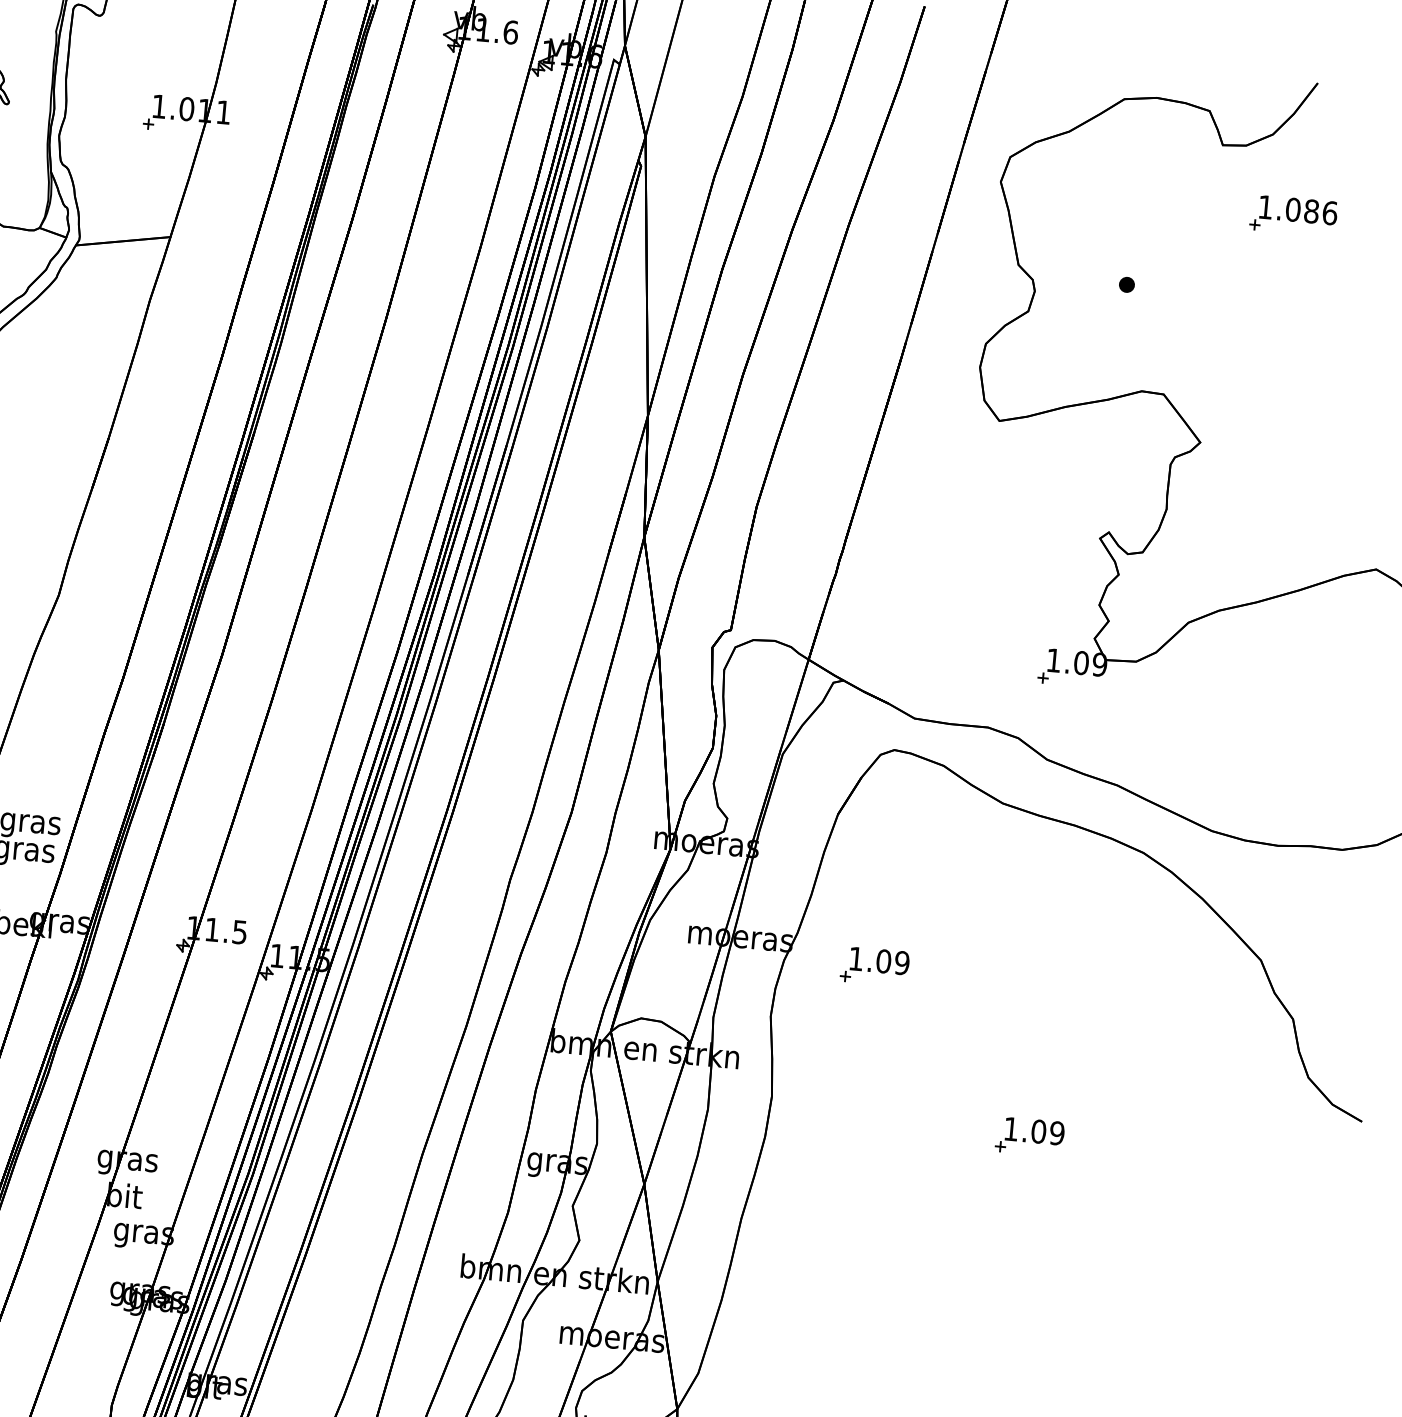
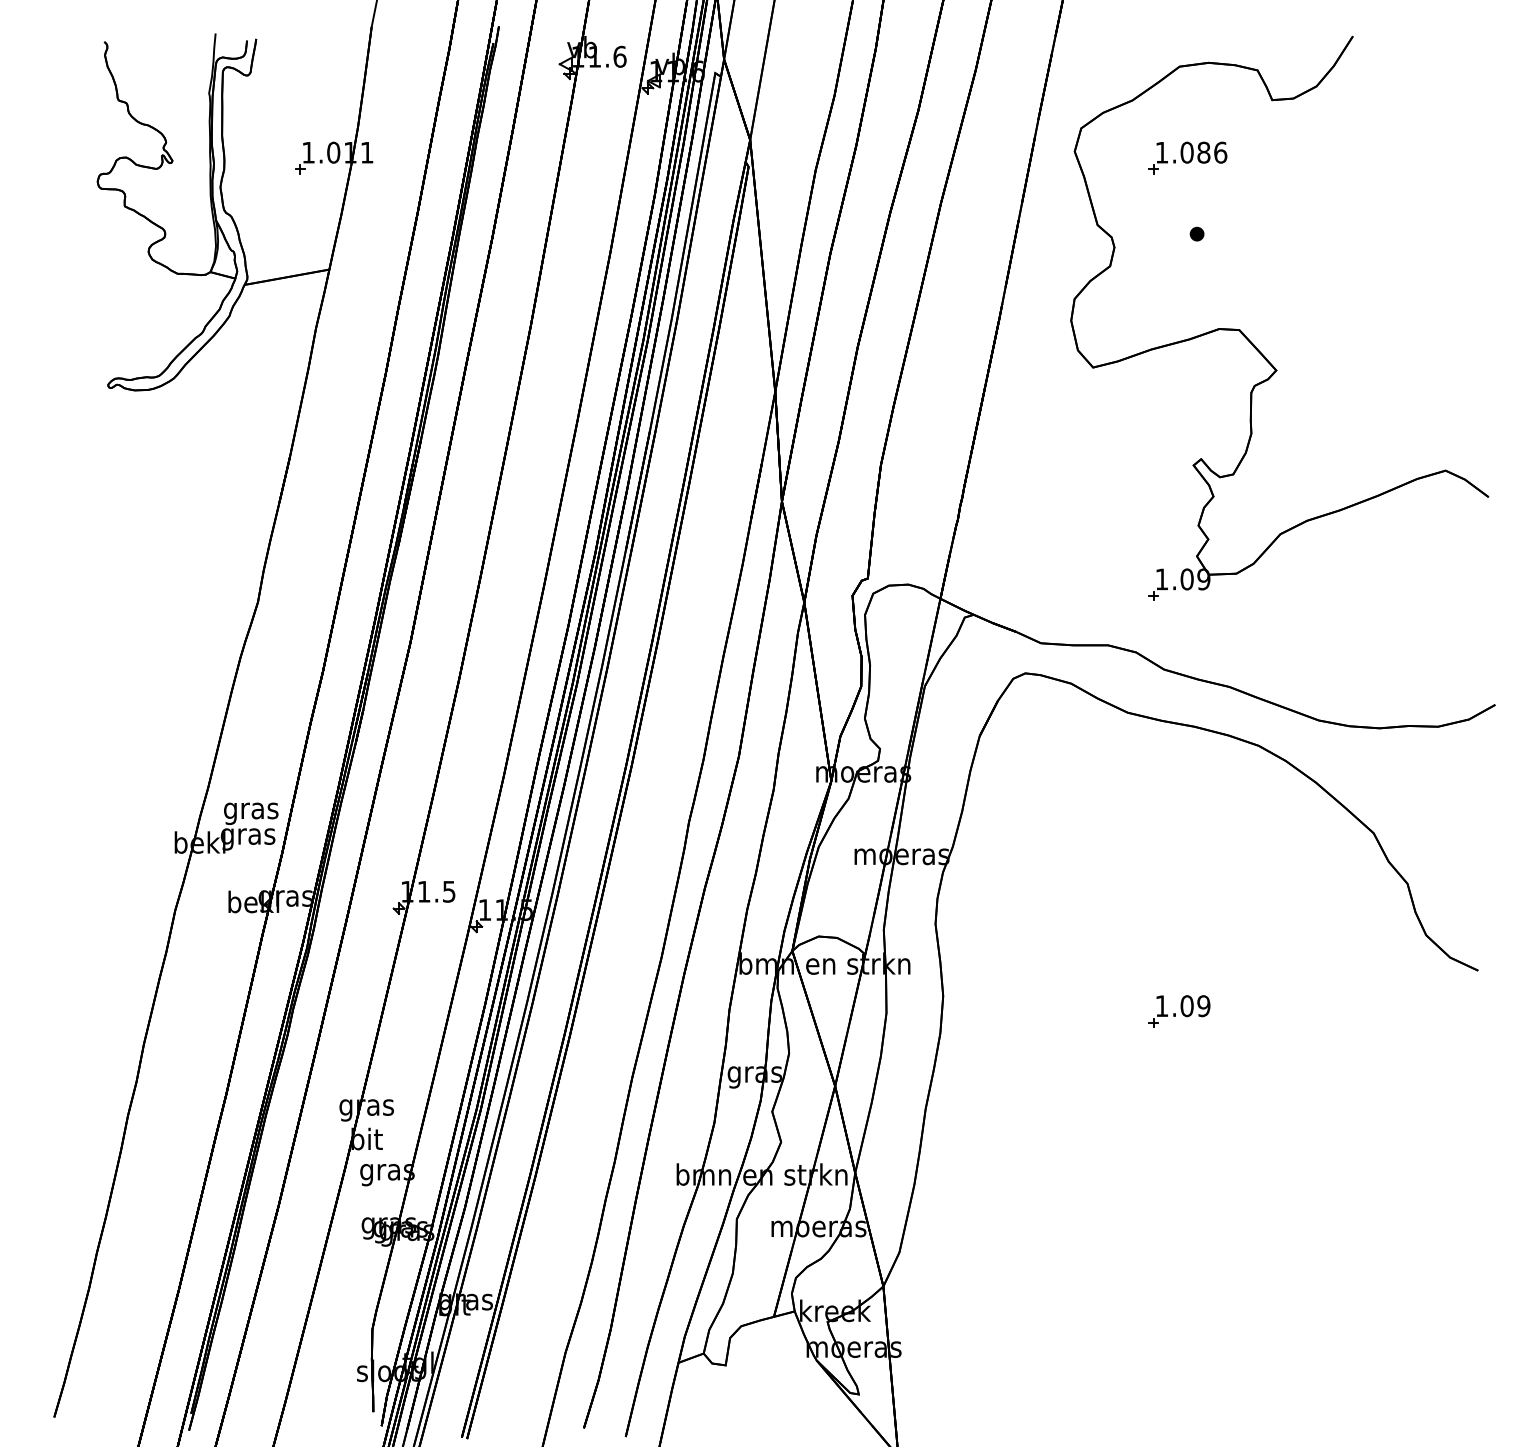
part: (1293, 215) -> (1187, 157), moved
part: (874, 966) -> (1025, 870), removed

